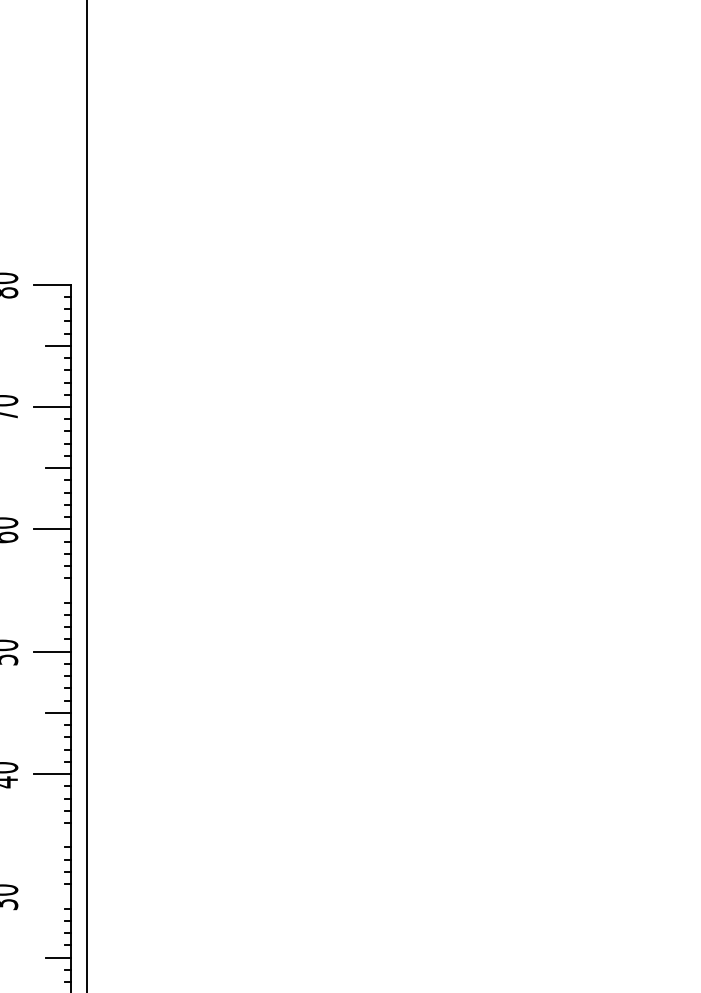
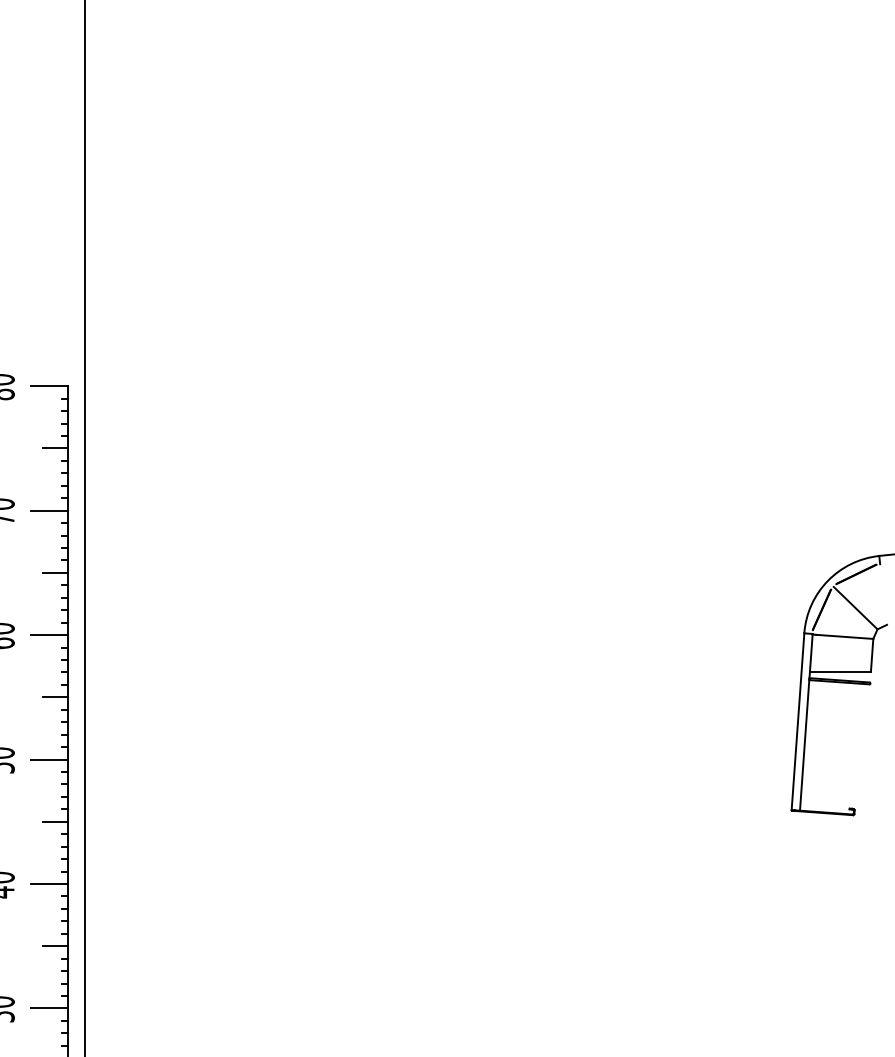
line: (58, 590) -> (55, 697), added
line: (58, 835) -> (55, 946), added
line: (52, 896) -> (49, 1008), added

